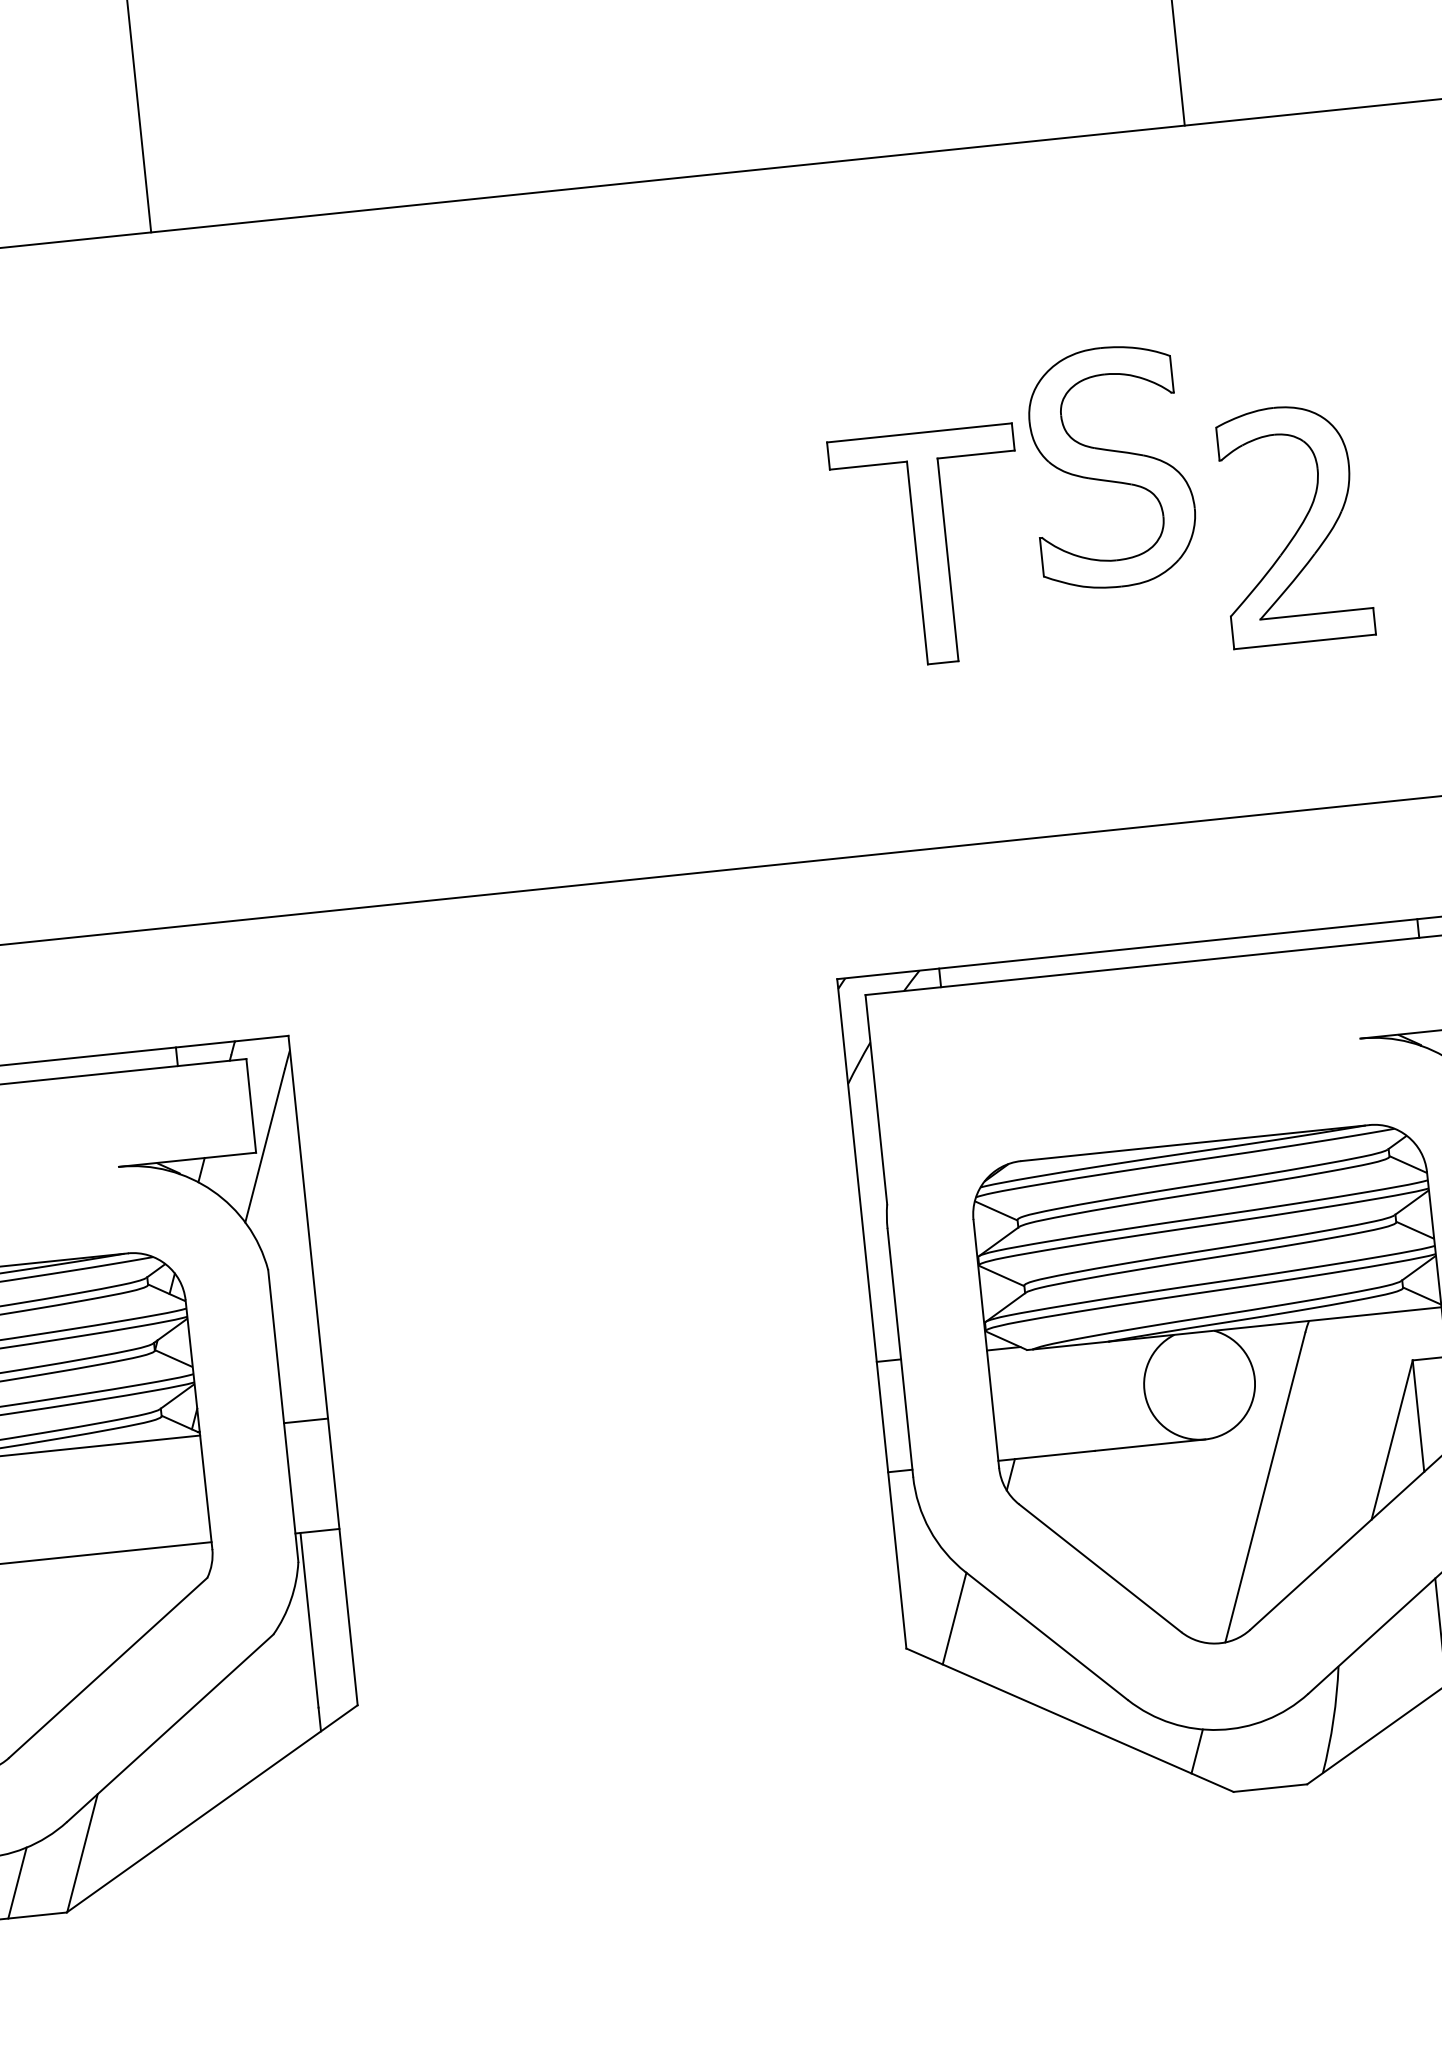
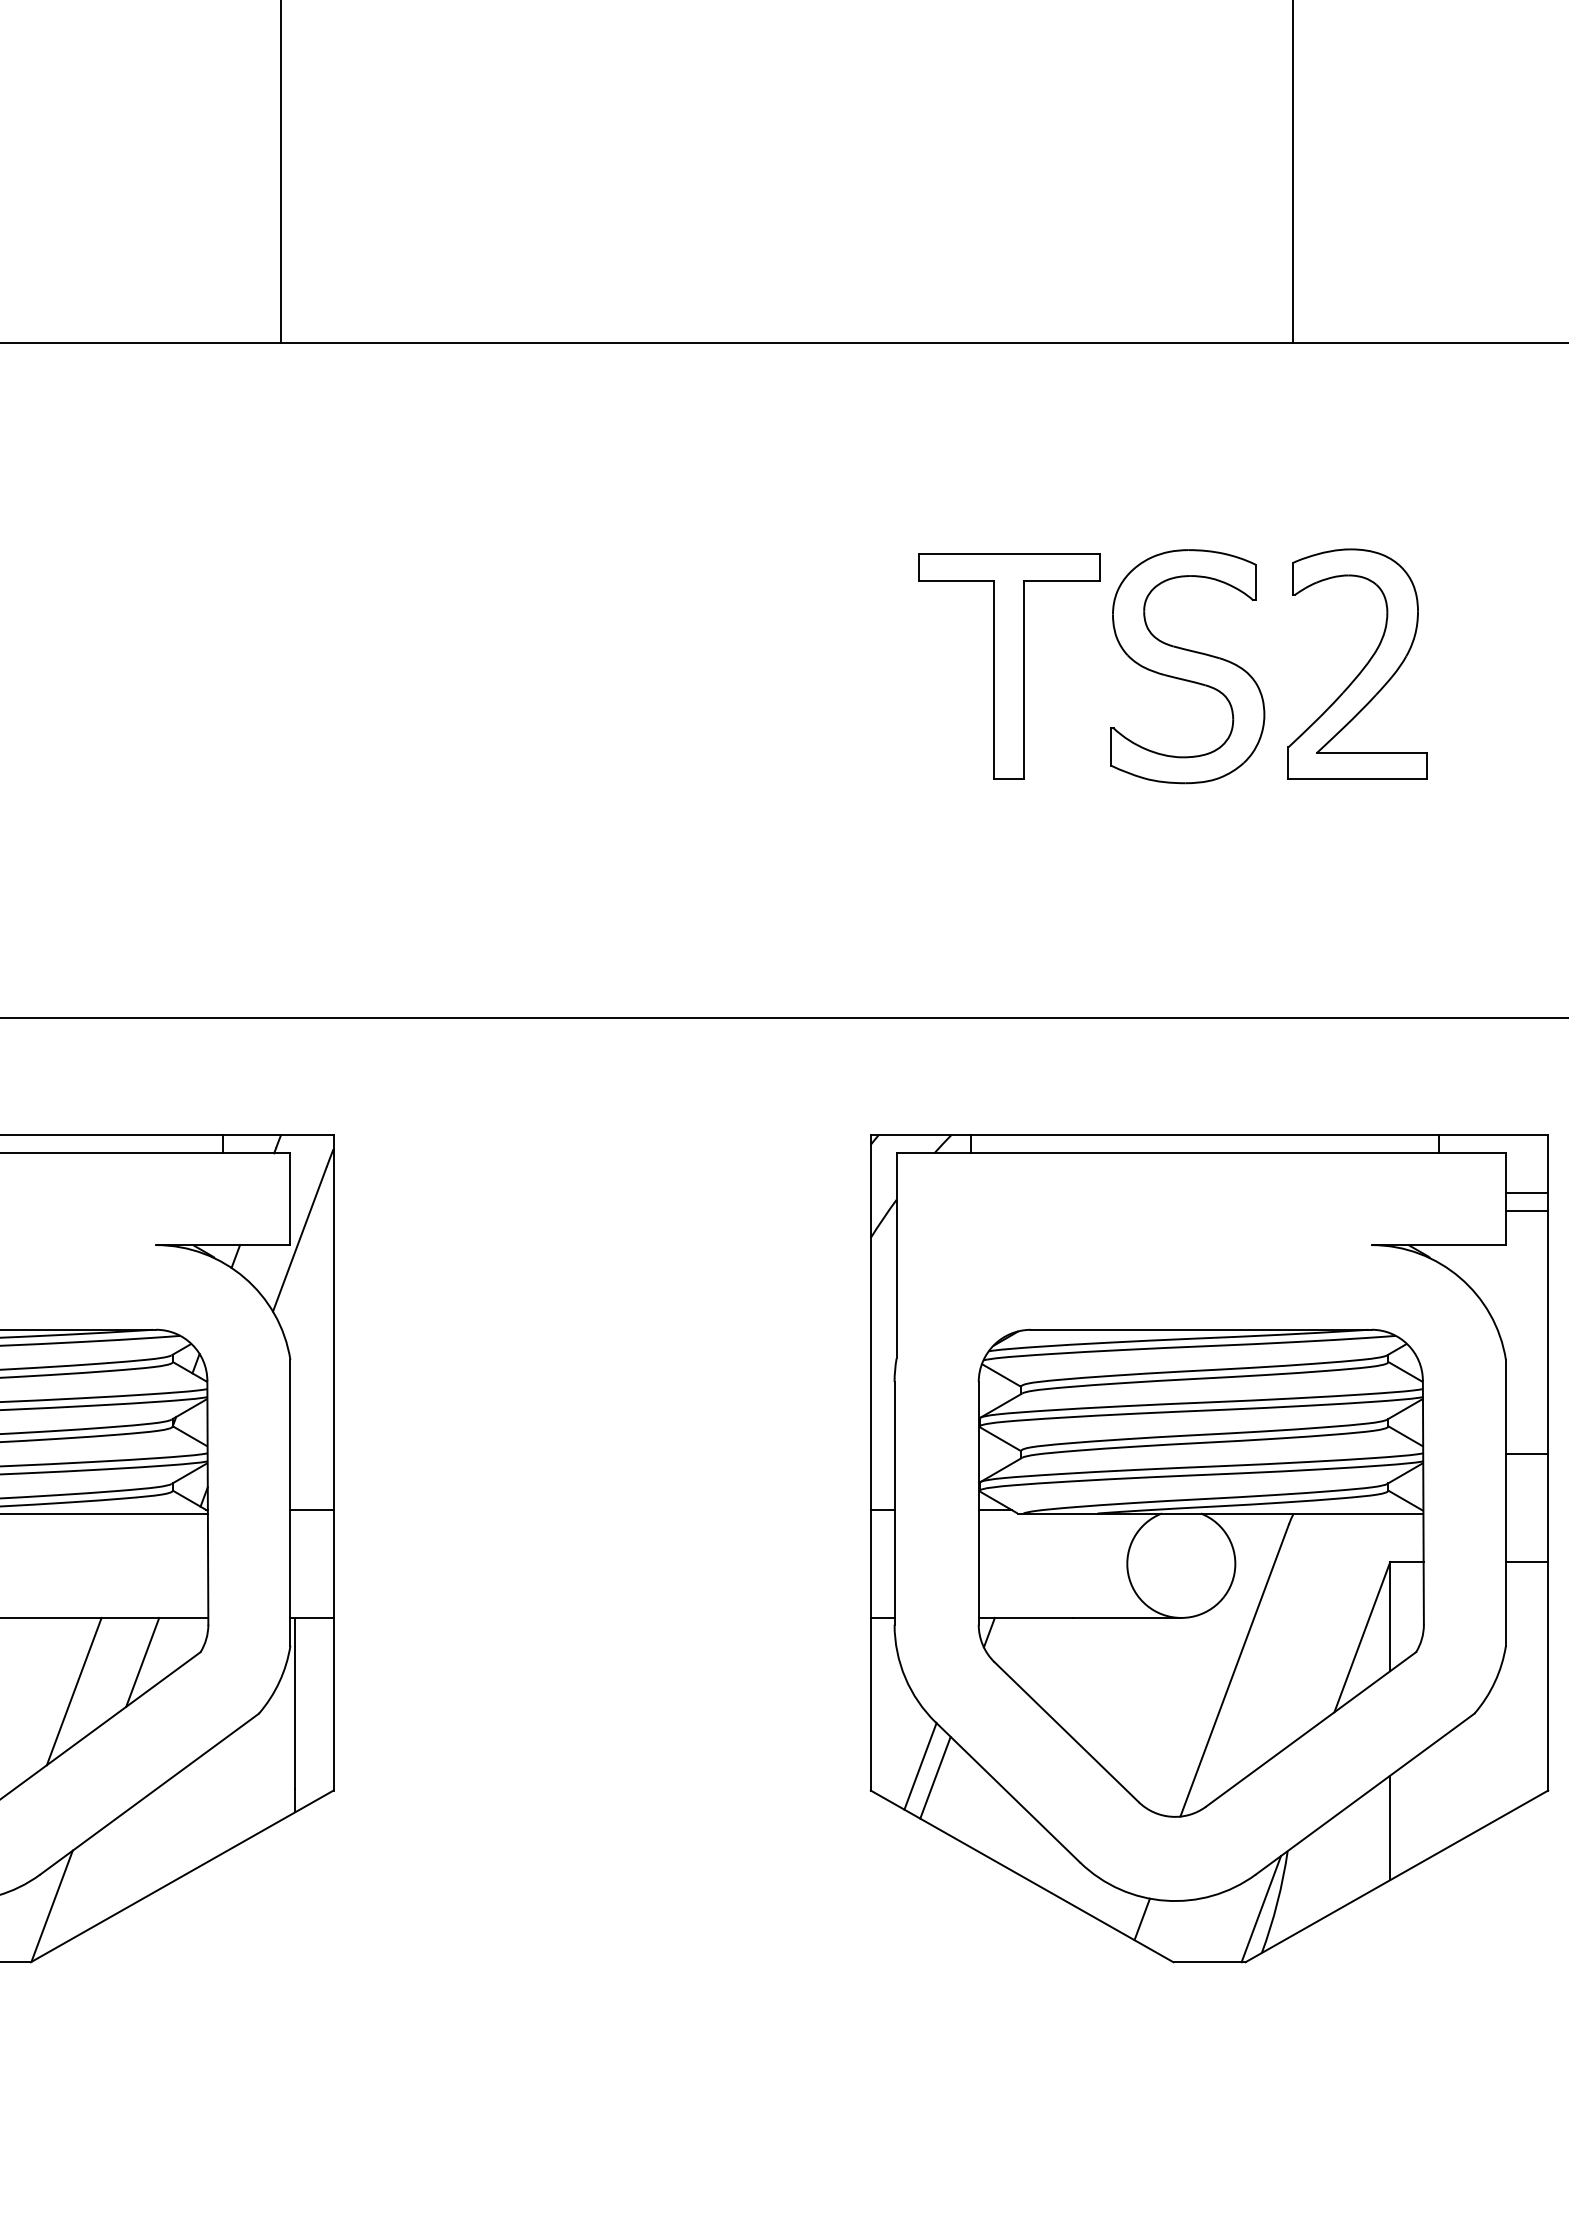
part: (1298, 528) -> (1362, 668), moved
part: (931, 547) -> (1009, 666), moved
line: (148, 1593) -> (142, 1661), added
line: (971, 1628) -> (935, 1777), added
line: (81, 1631) -> (73, 1691), added
line: (1317, 1728) -> (1261, 1909), added

